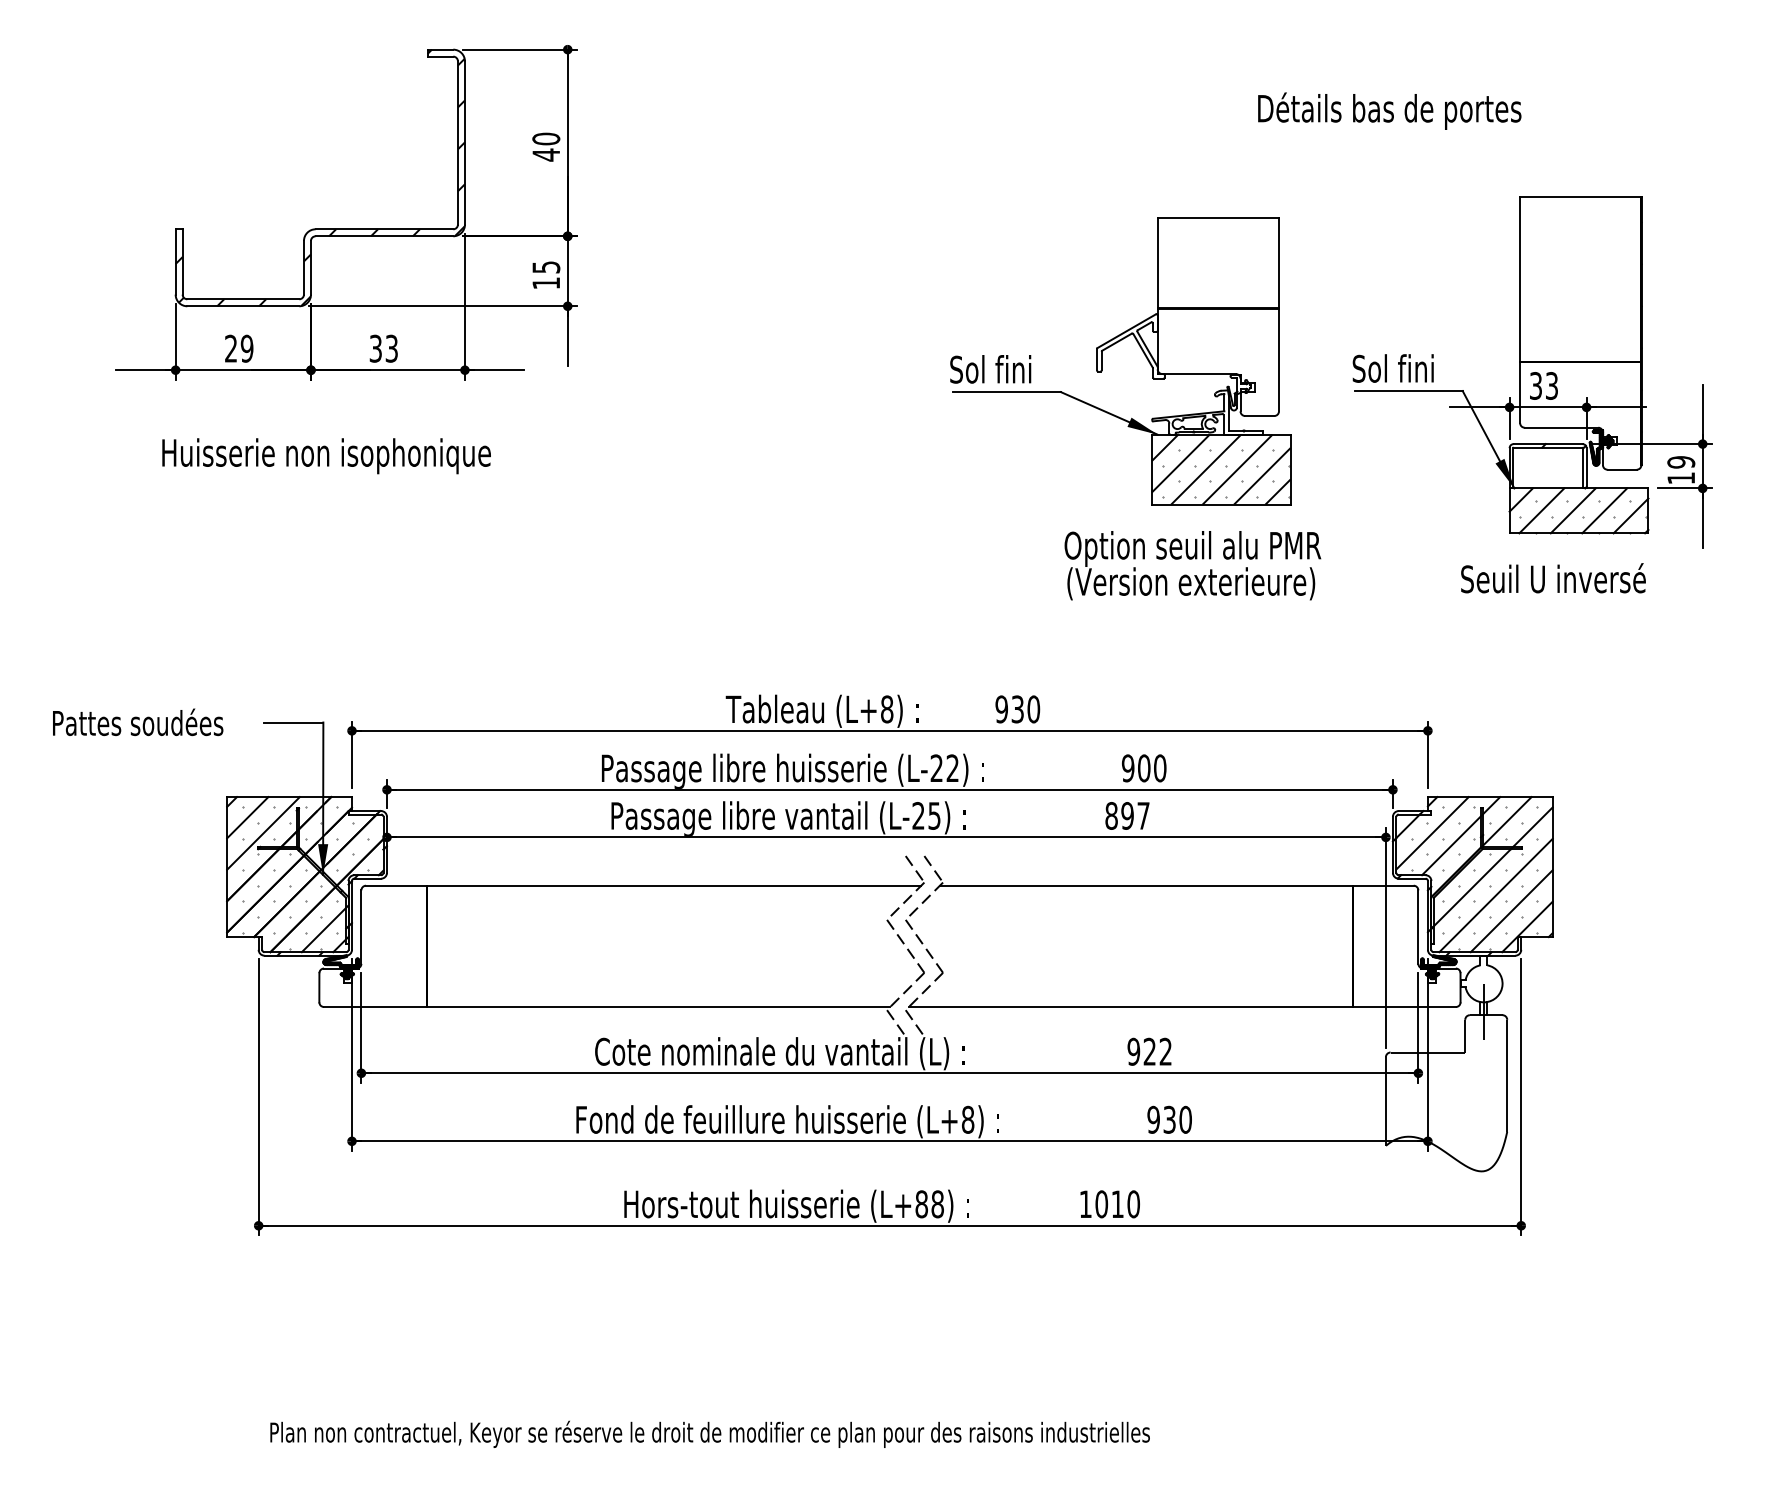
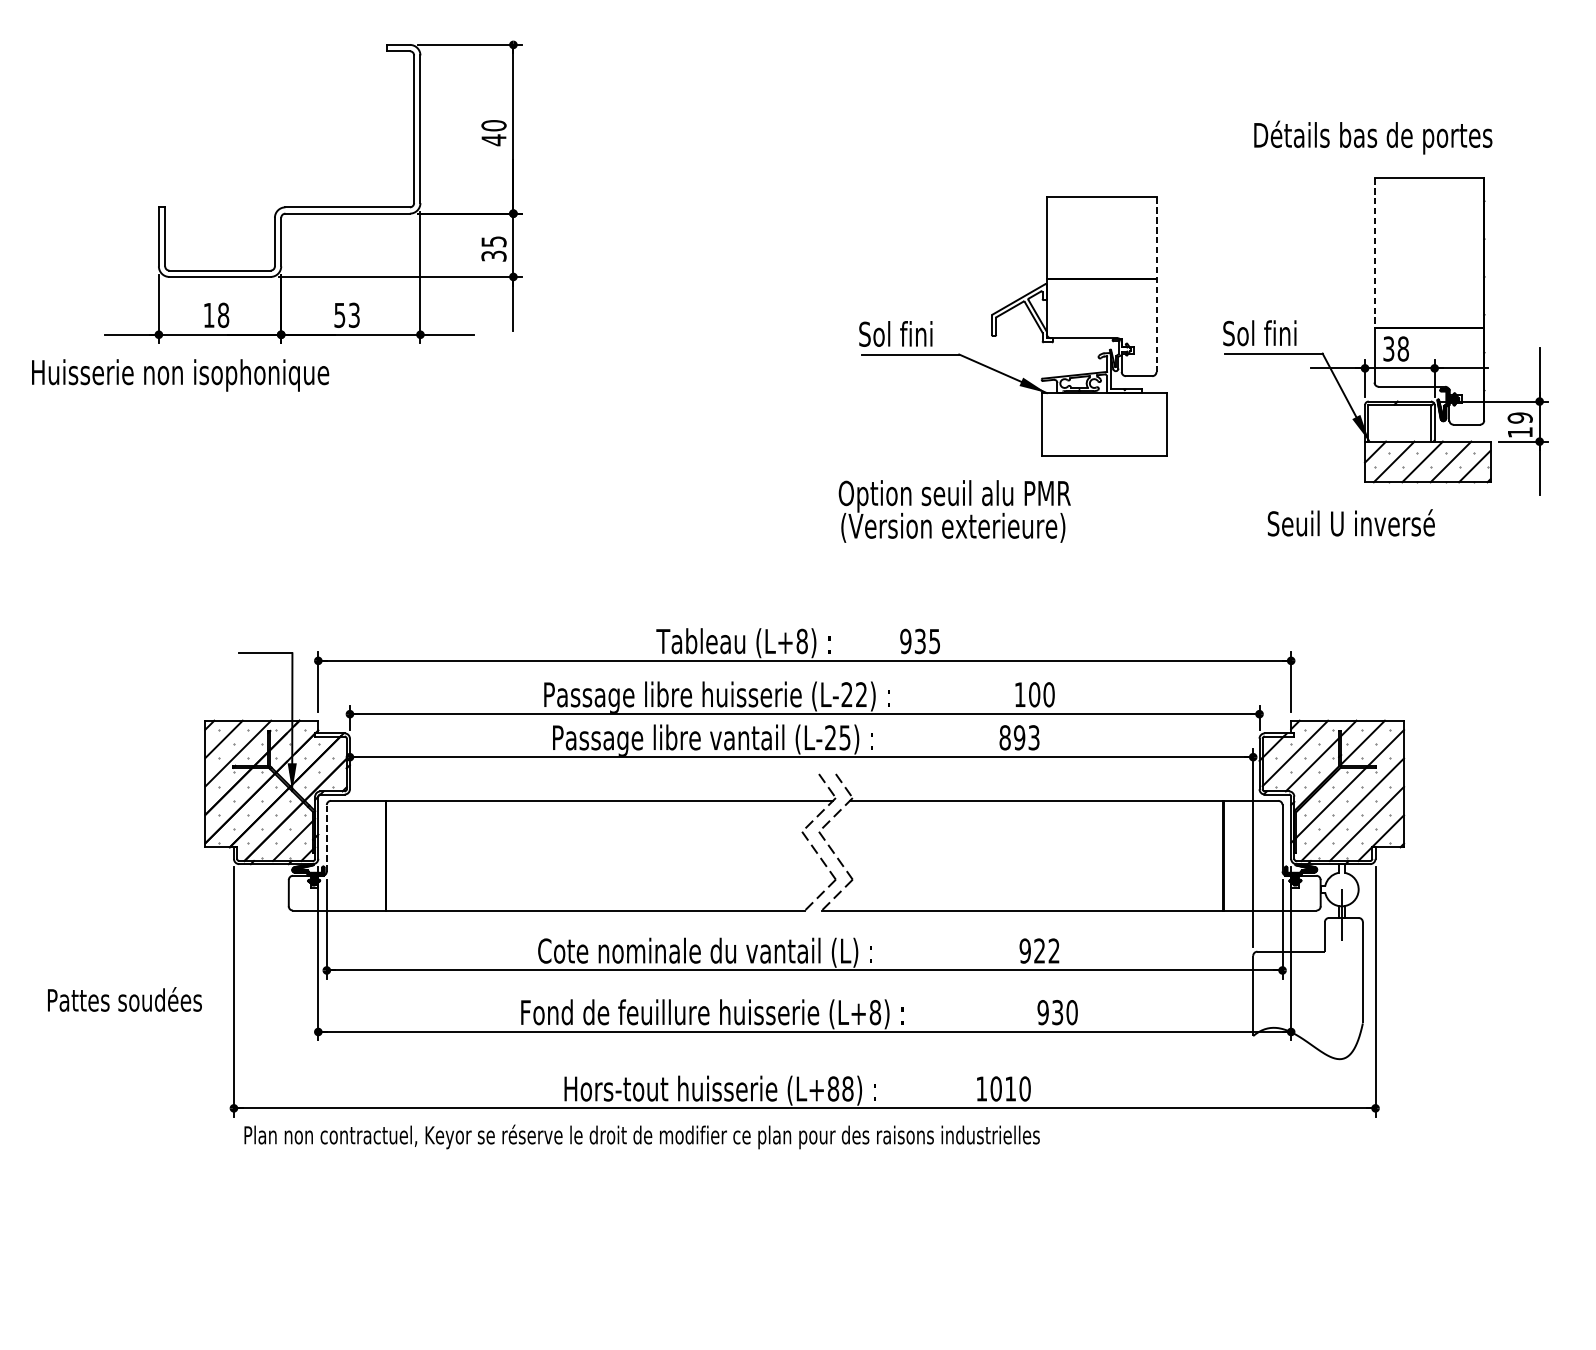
text: (1389, 110) -> (1373, 137), moved
hatch: (319, 177) -> (288, 160), removed
line: (1520, 279) -> (1374, 252), solid -> dashed
text: (546, 283) -> (494, 256), 15 -> 35
line: (1279, 314) -> (1156, 284), solid -> dashed
text: (239, 348) -> (216, 315), 29 -> 18
text: (375, 348) -> (339, 315), 33 -> 53
text: (1551, 385) -> (1402, 348), 33 -> 38
text: (326, 456) -> (180, 375), moved
hatch: (1220, 469) -> (1103, 424), removed
text: (1192, 565) -> (954, 511), moved
text: (1553, 578) -> (1351, 523), moved
text: (1033, 709) -> (934, 641), 930 -> 935
text: (138, 722) -> (125, 999), moved
text: (1127, 768) -> (1019, 694), 900 -> 100
text: (1143, 815) -> (1033, 737), 897 -> 893
line: (361, 927) -> (326, 838), solid -> dashed
line: (896, 1023) -> (810, 925), removed
line: (914, 1023) -> (826, 925), removed
text: (709, 1433) -> (641, 1136), moved

